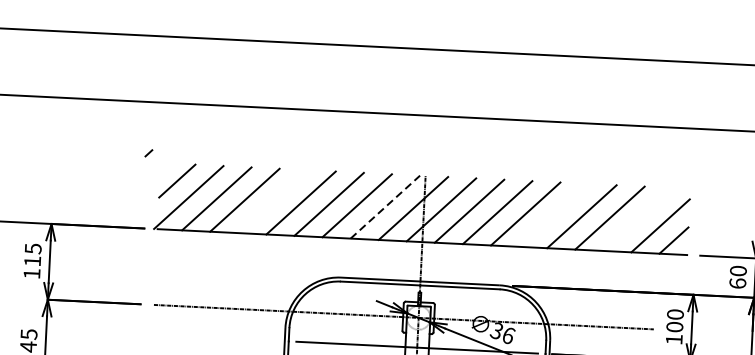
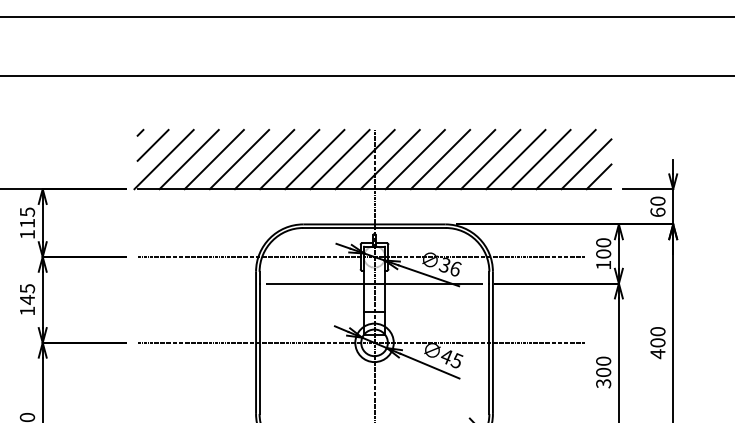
line: (148, 152) -> (140, 132), moved
line: (273, 201) -> (239, 159), added
line: (384, 207) -> (339, 159), dashed -> solid
line: (553, 215) -> (490, 159), added
line: (637, 219) -> (565, 159), added

